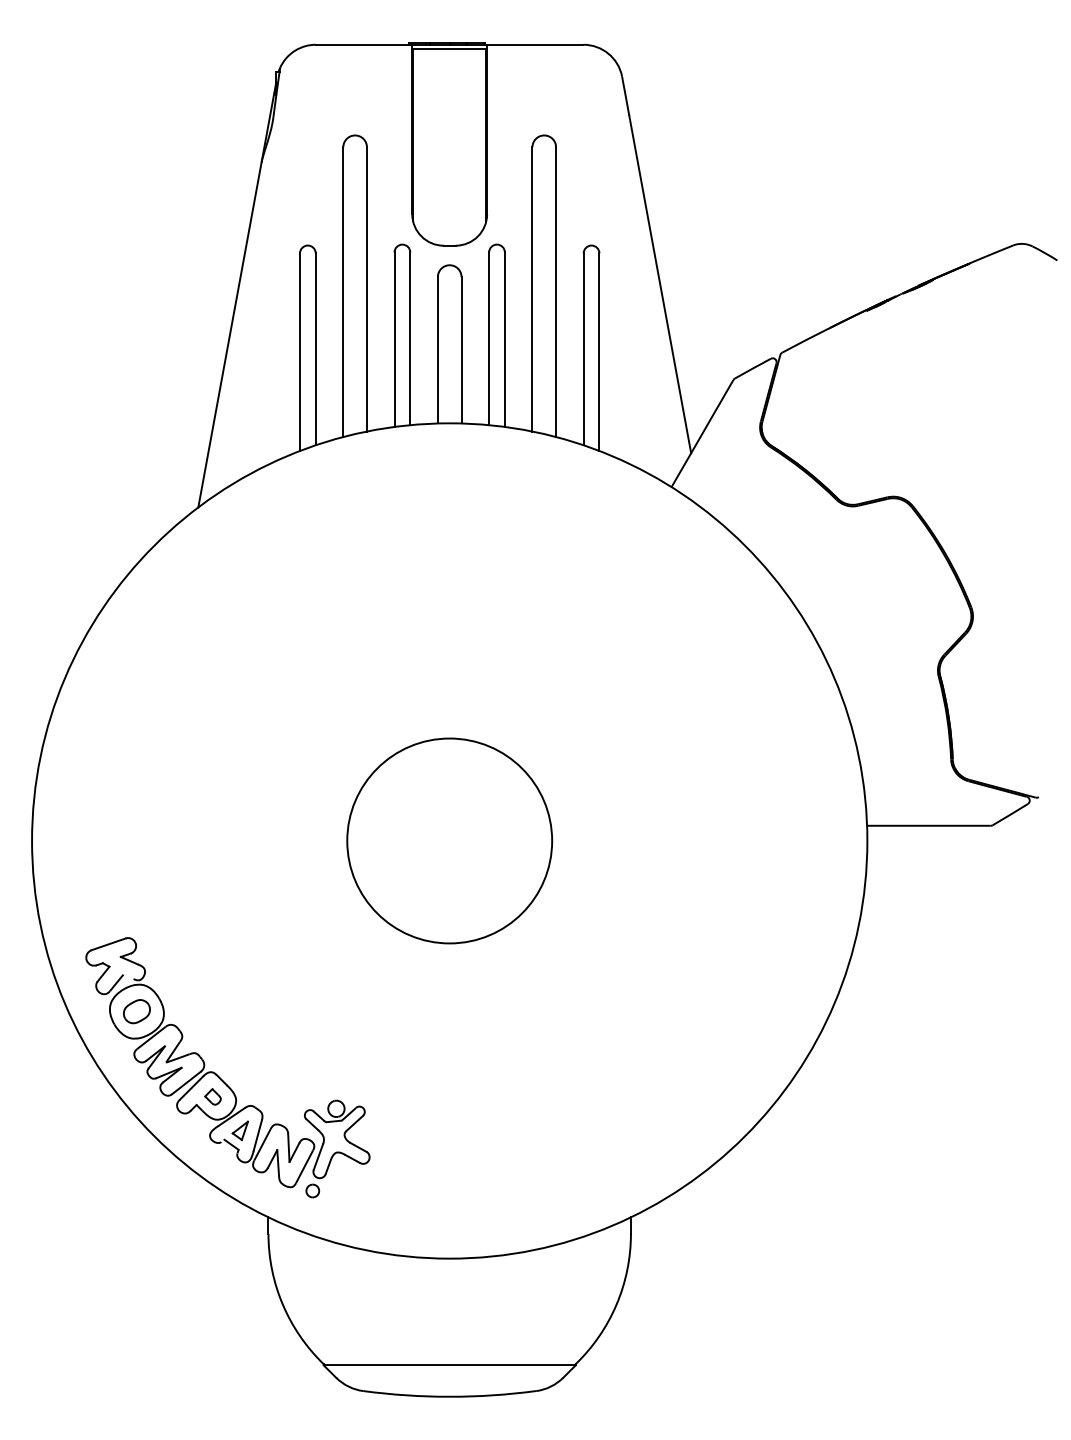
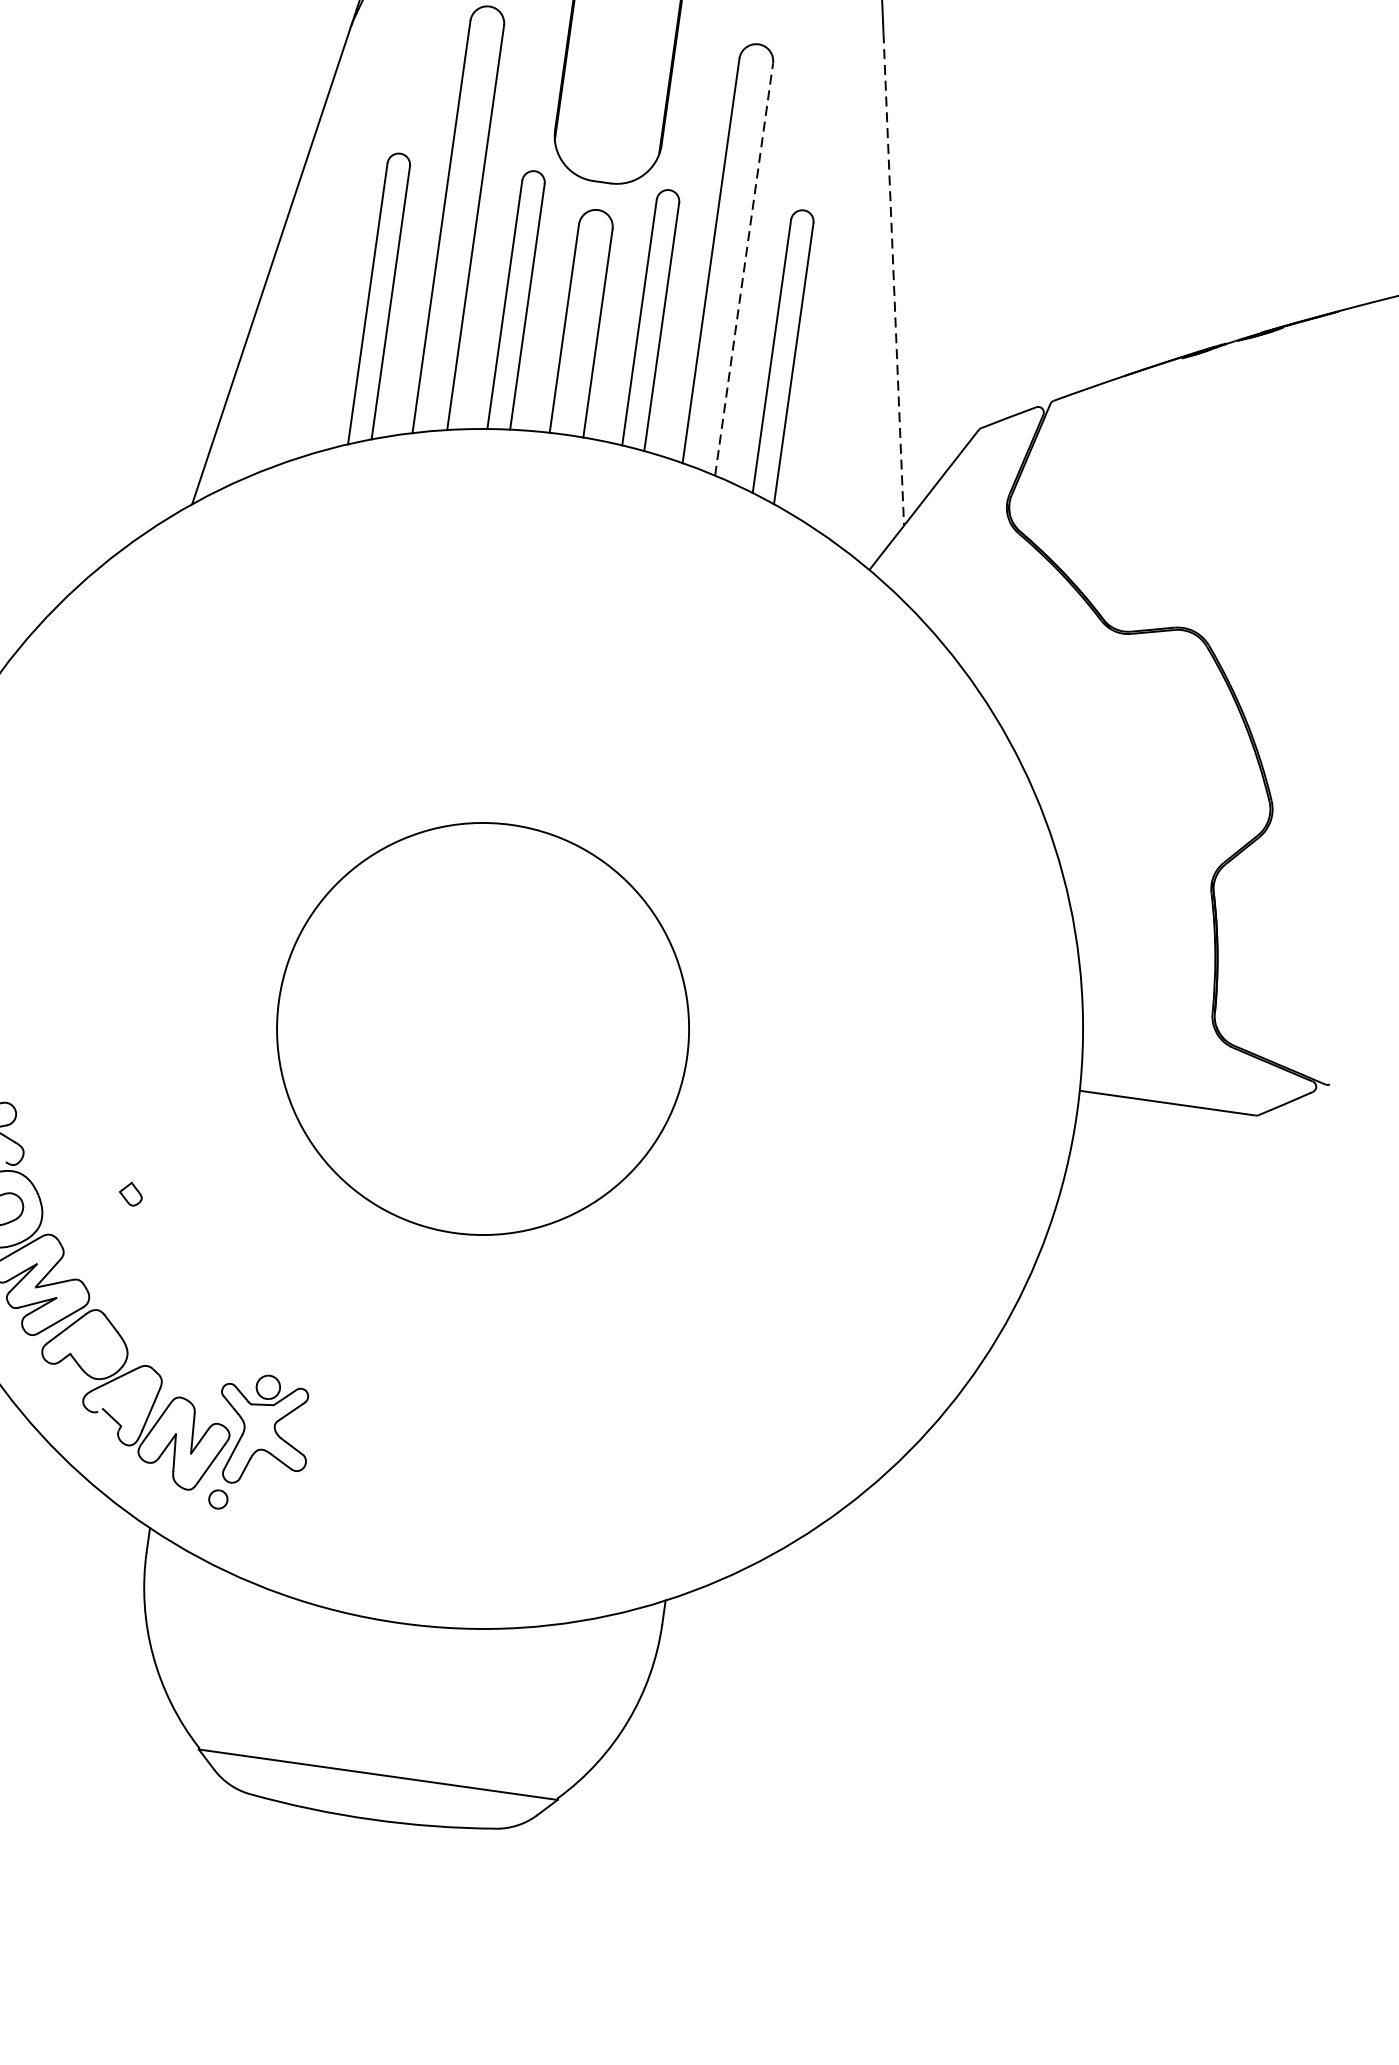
line: (660, 284) -> (894, 279), solid -> dashed
line: (556, 292) -> (744, 270), solid -> dashed
circle: (449, 840) -> (482, 1028), size x1.4
part: (212, 1096) -> (130, 1193), moved
part: (240, 1130) -> (127, 1398), removed

